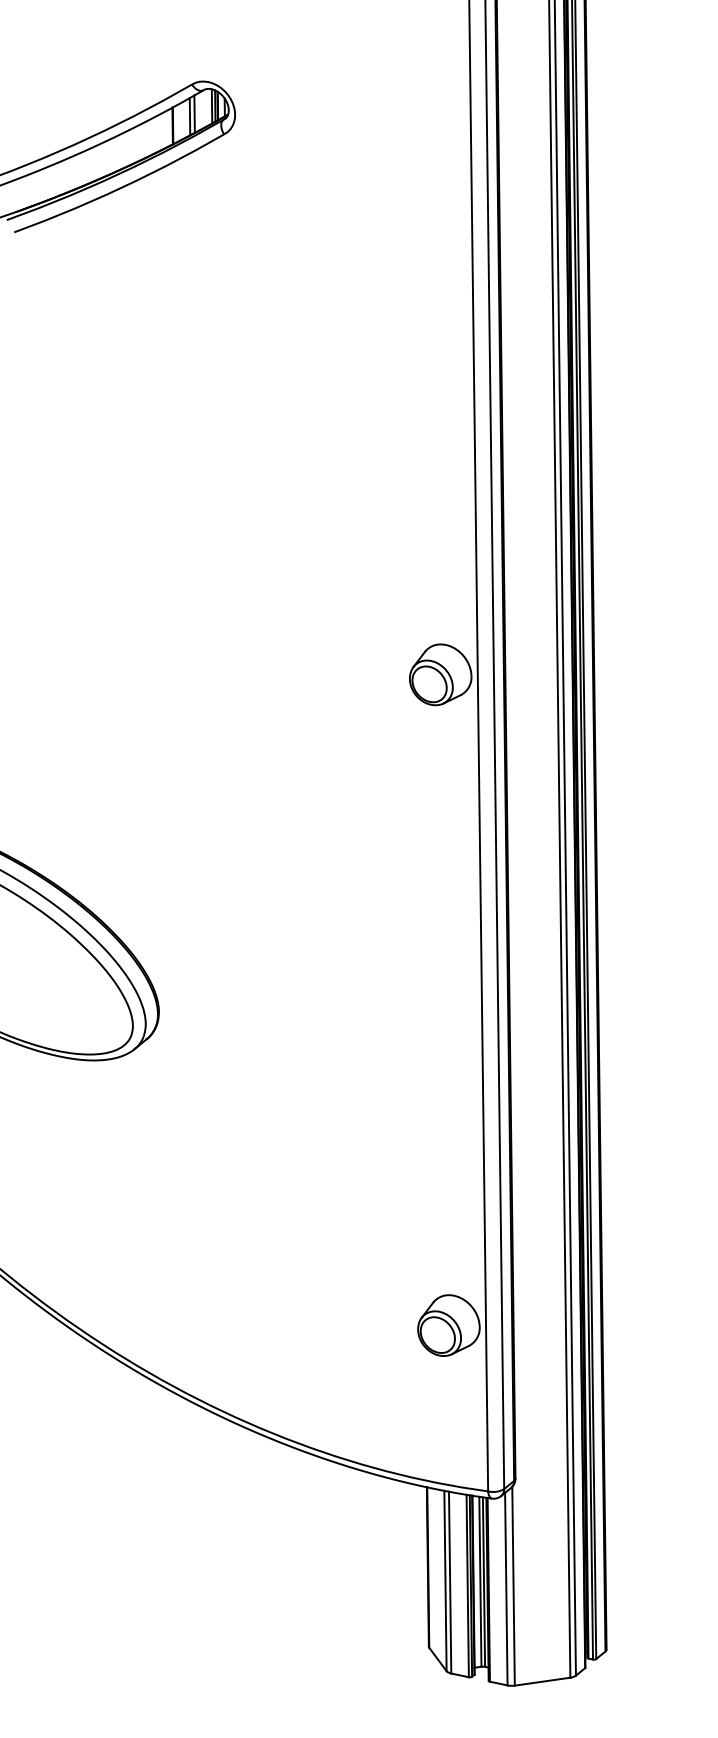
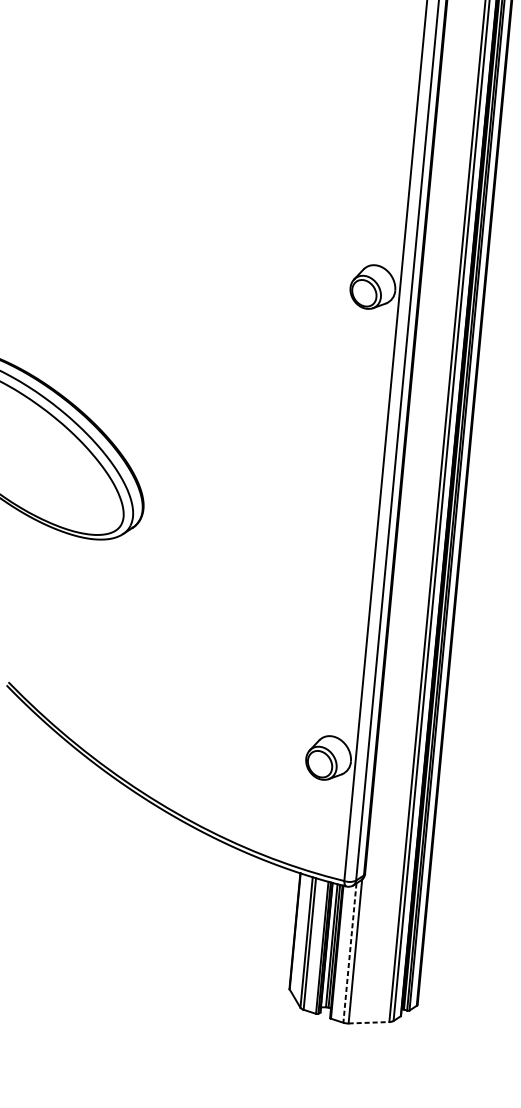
line: (506, 1589) -> (350, 953), solid -> dashed
line: (543, 1681) -> (369, 1022), solid -> dashed

